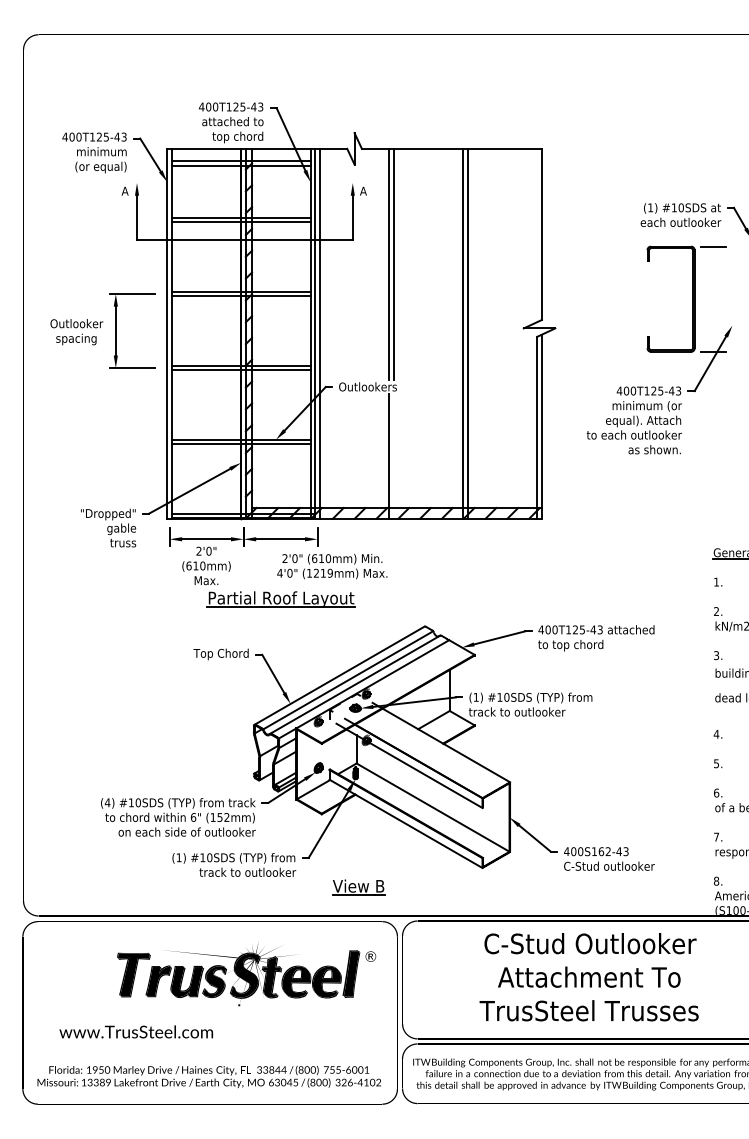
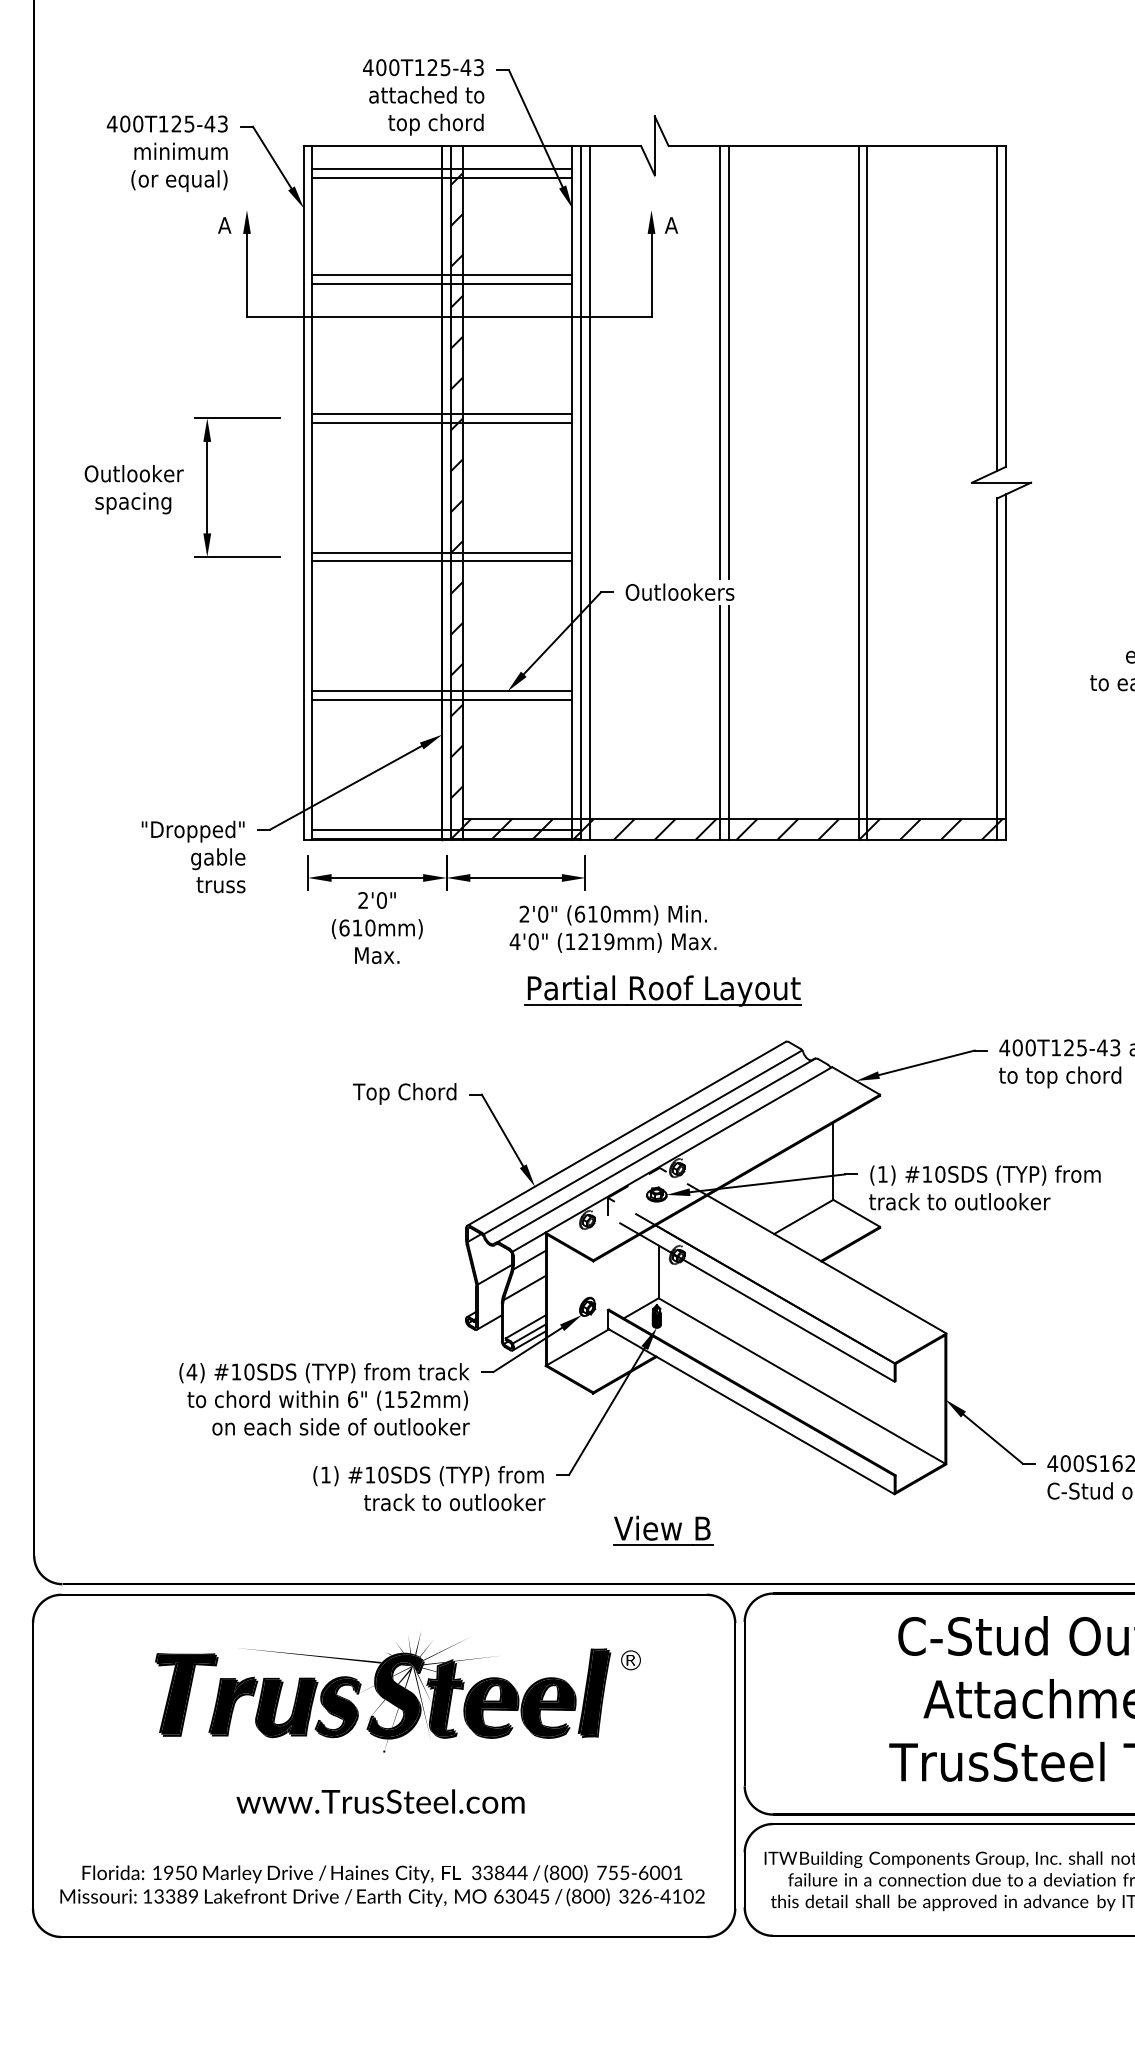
line: (537, 235) -> (997, 308), added
line: (393, 456) -> (727, 722), added
part: (280, 599) -> (662, 990), moved
part: (246, 974) -> (397, 1693), moved
text: (136, 1031) -> (380, 1800), moved

